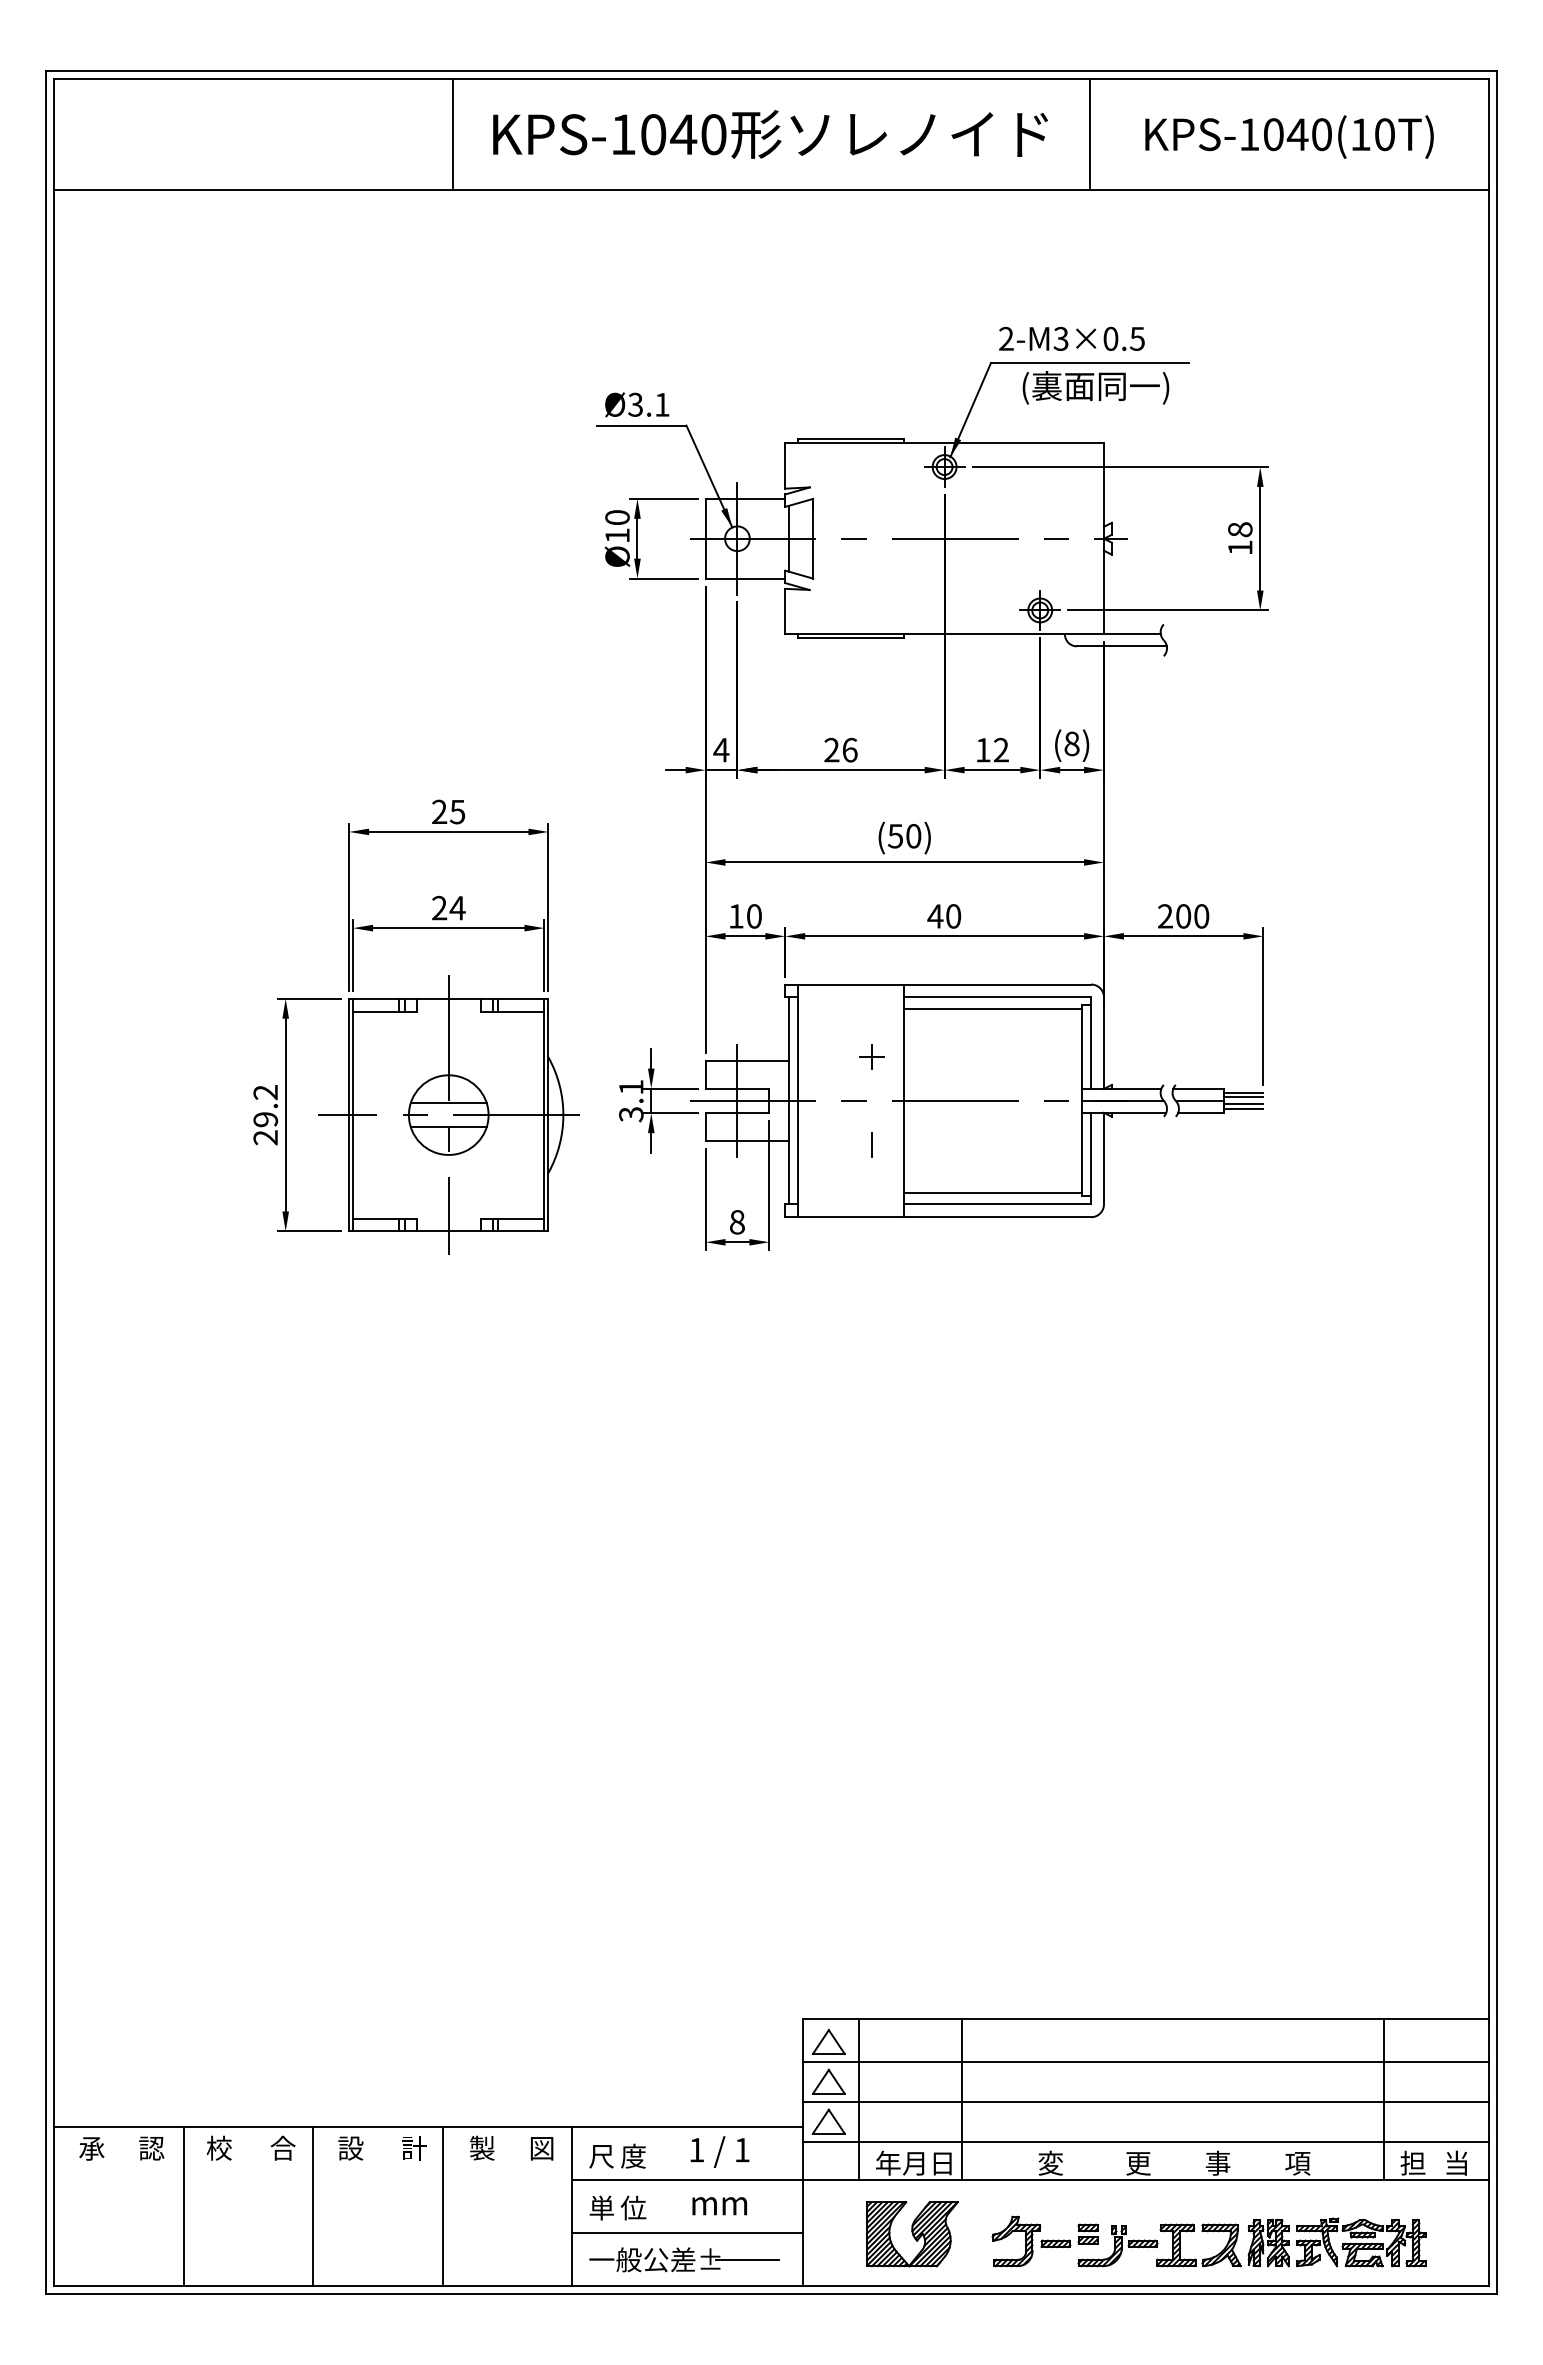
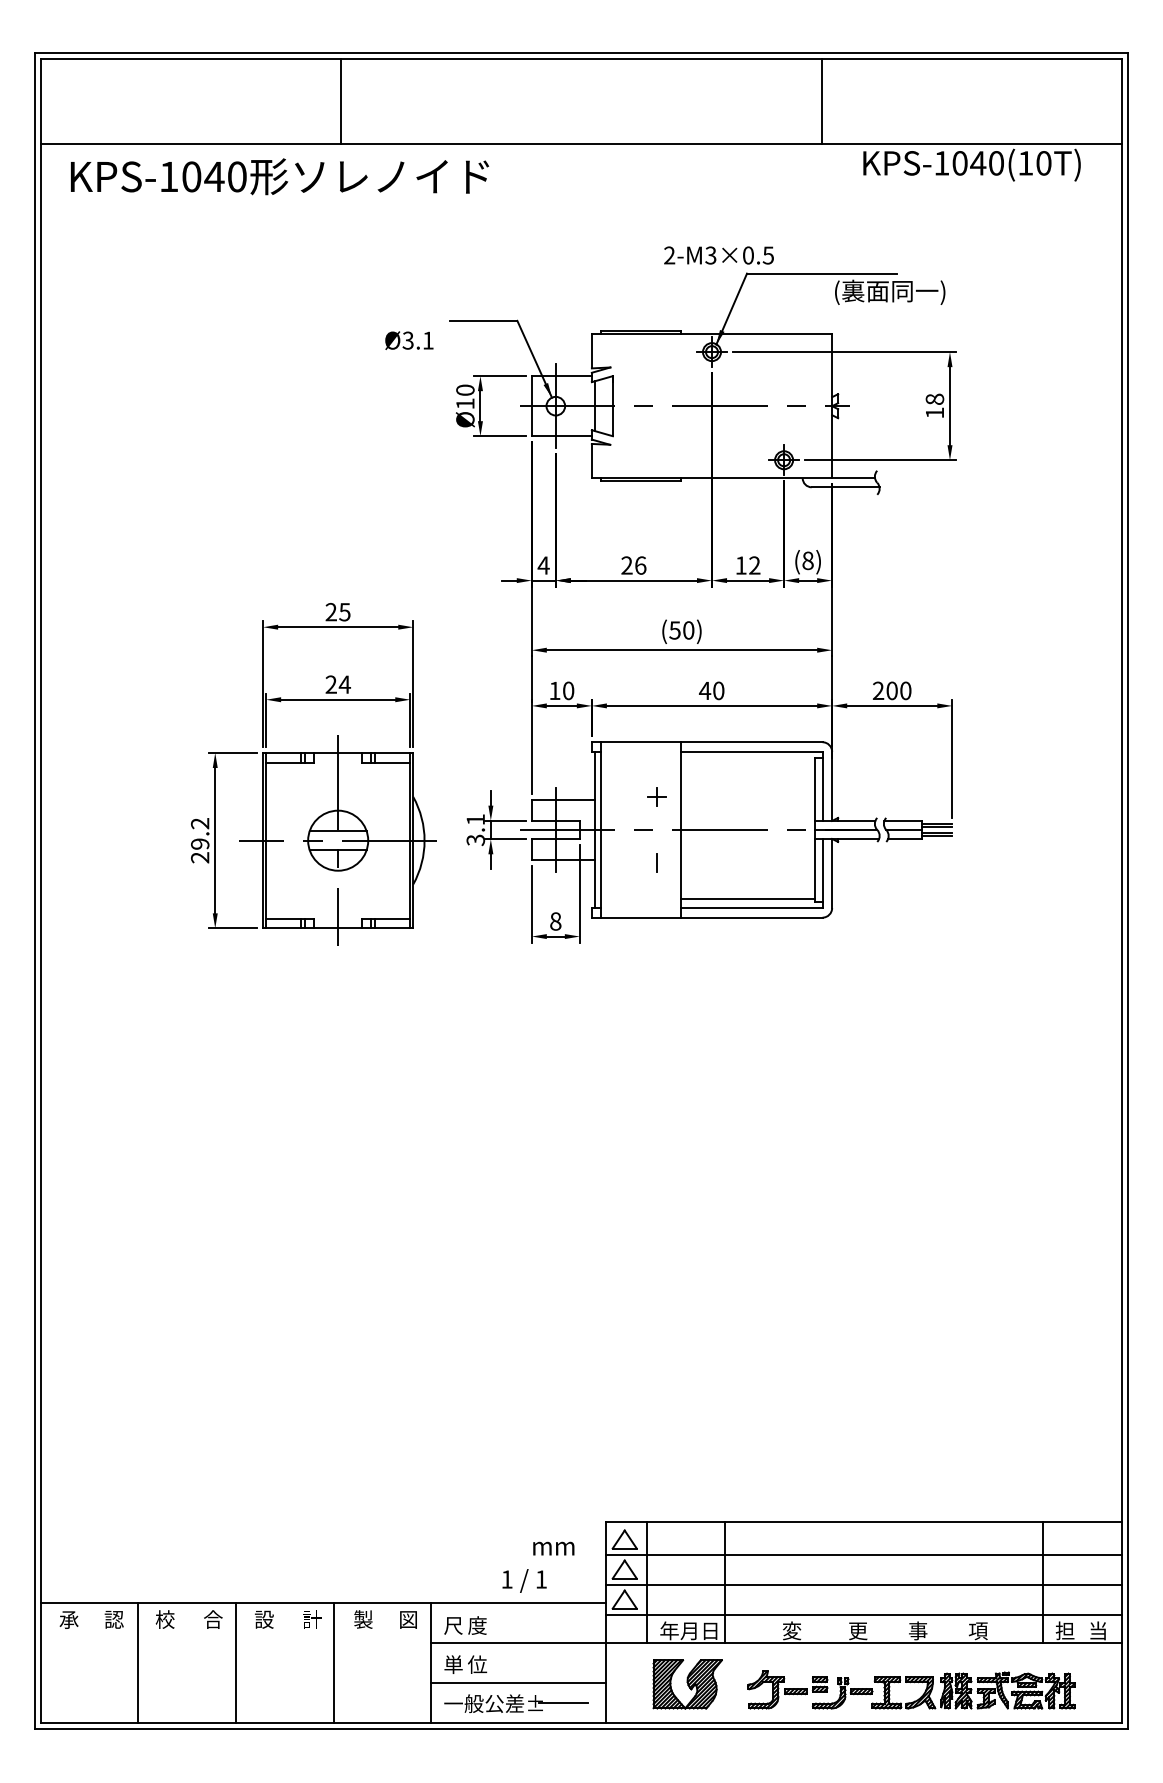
text: (770, 134) -> (279, 176), moved
text: (1289, 136) -> (972, 164), moved
text: (1071, 338) -> (718, 255), moved
text: (1095, 387) -> (889, 292), moved
text: (637, 404) -> (409, 340), moved
line: (992, 1009) -> (748, 761), removed
text: (719, 2151) -> (524, 1580), moved
text: (719, 2206) -> (553, 1548), moved

